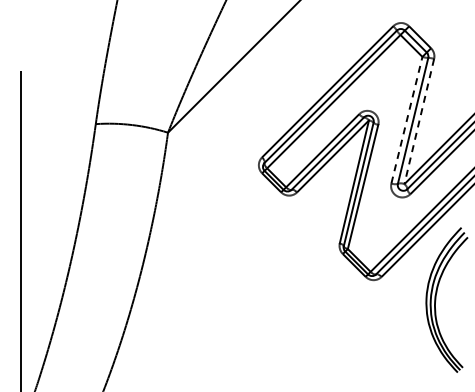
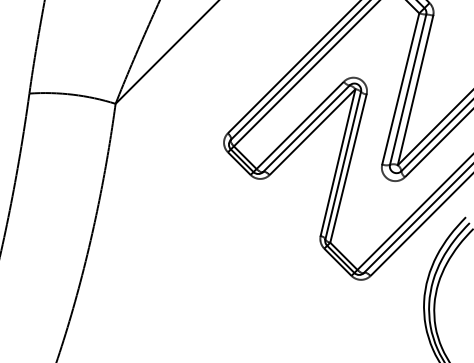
line: (407, 119) -> (401, 88), dashed -> solid
line: (419, 122) -> (415, 91), dashed -> solid

